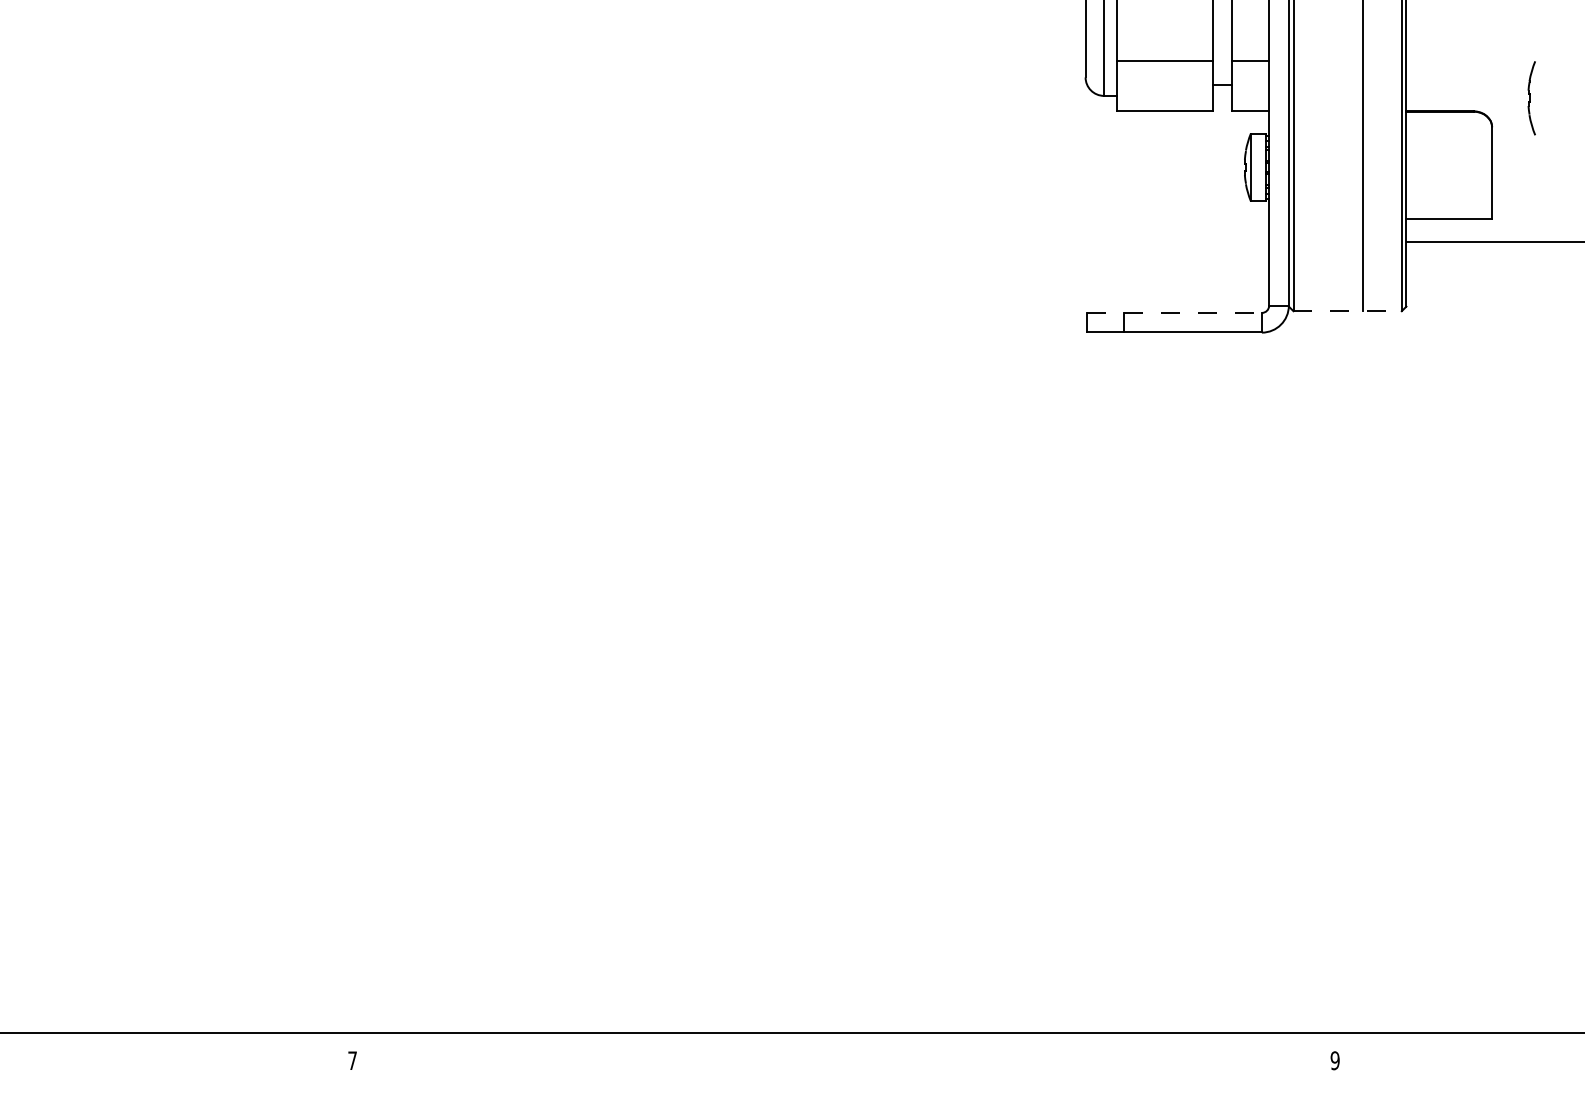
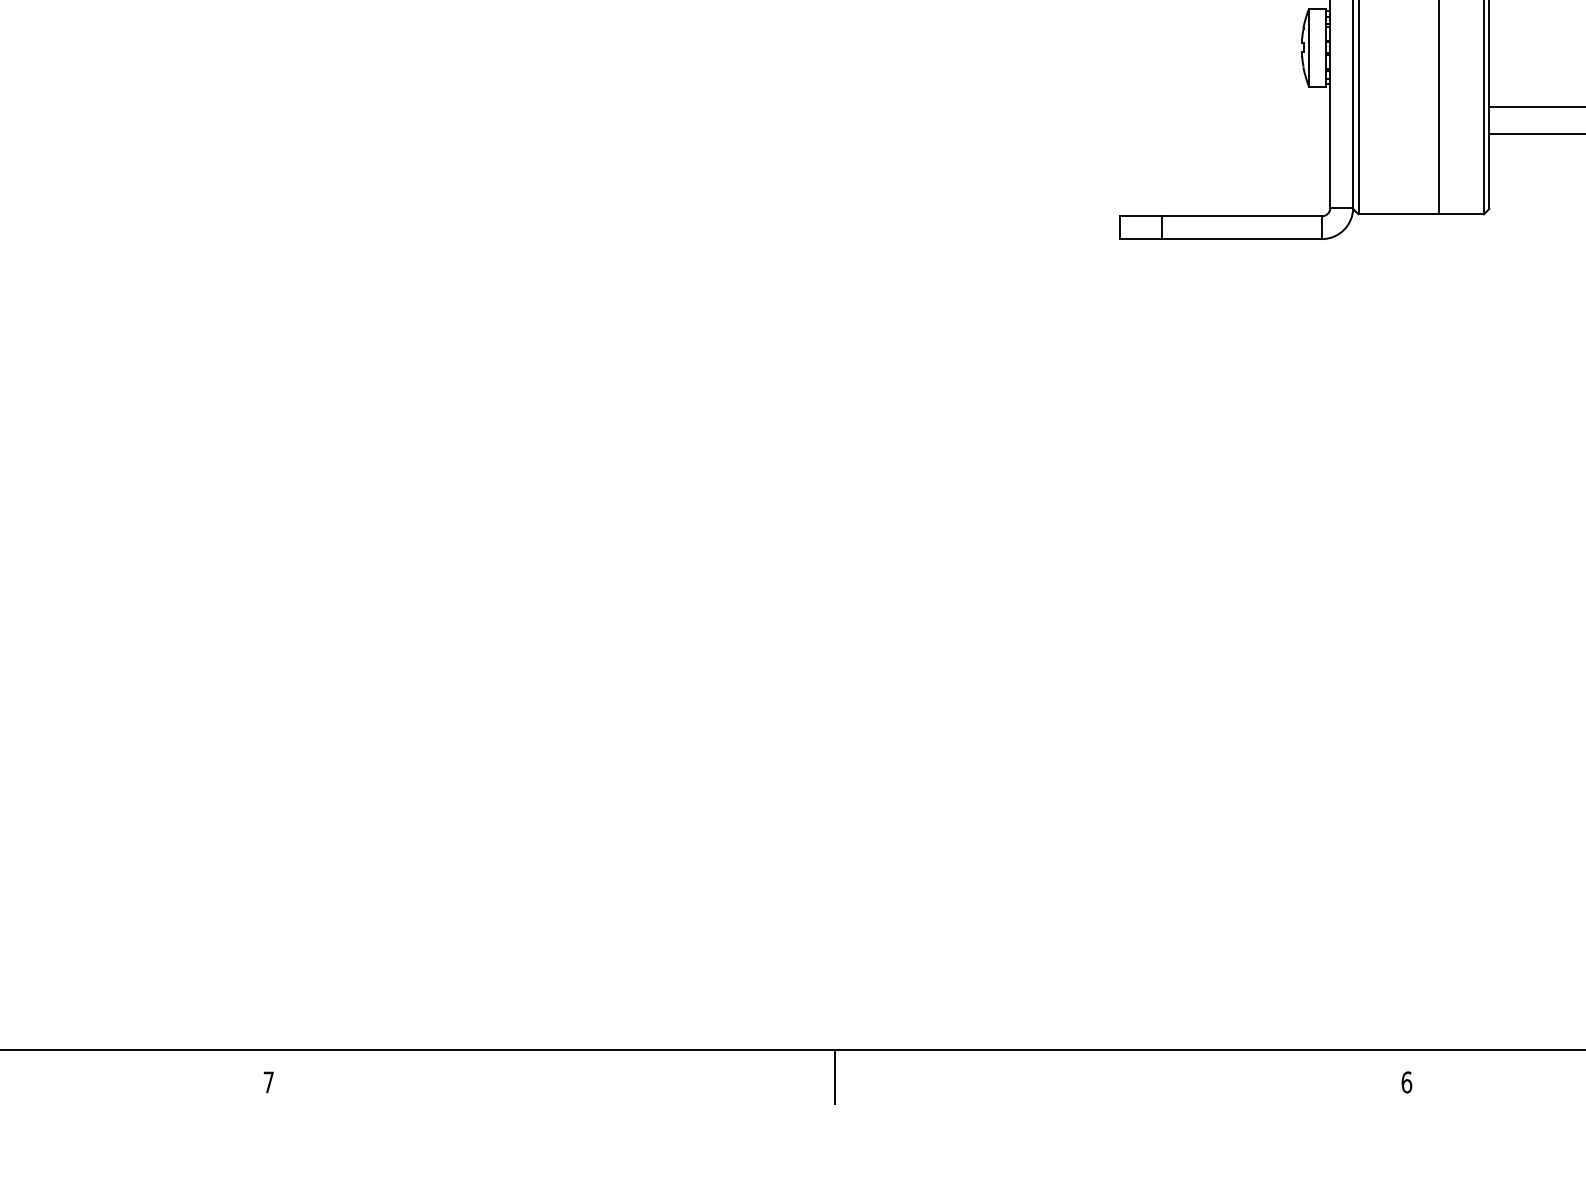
line: (1348, 311) -> (1422, 214), dashed -> solid
line: (1175, 312) -> (1221, 215), dashed -> solid
line: (841, 1055) -> (835, 1076), added
text: (1334, 1060) -> (1406, 1082), 9 -> 6

